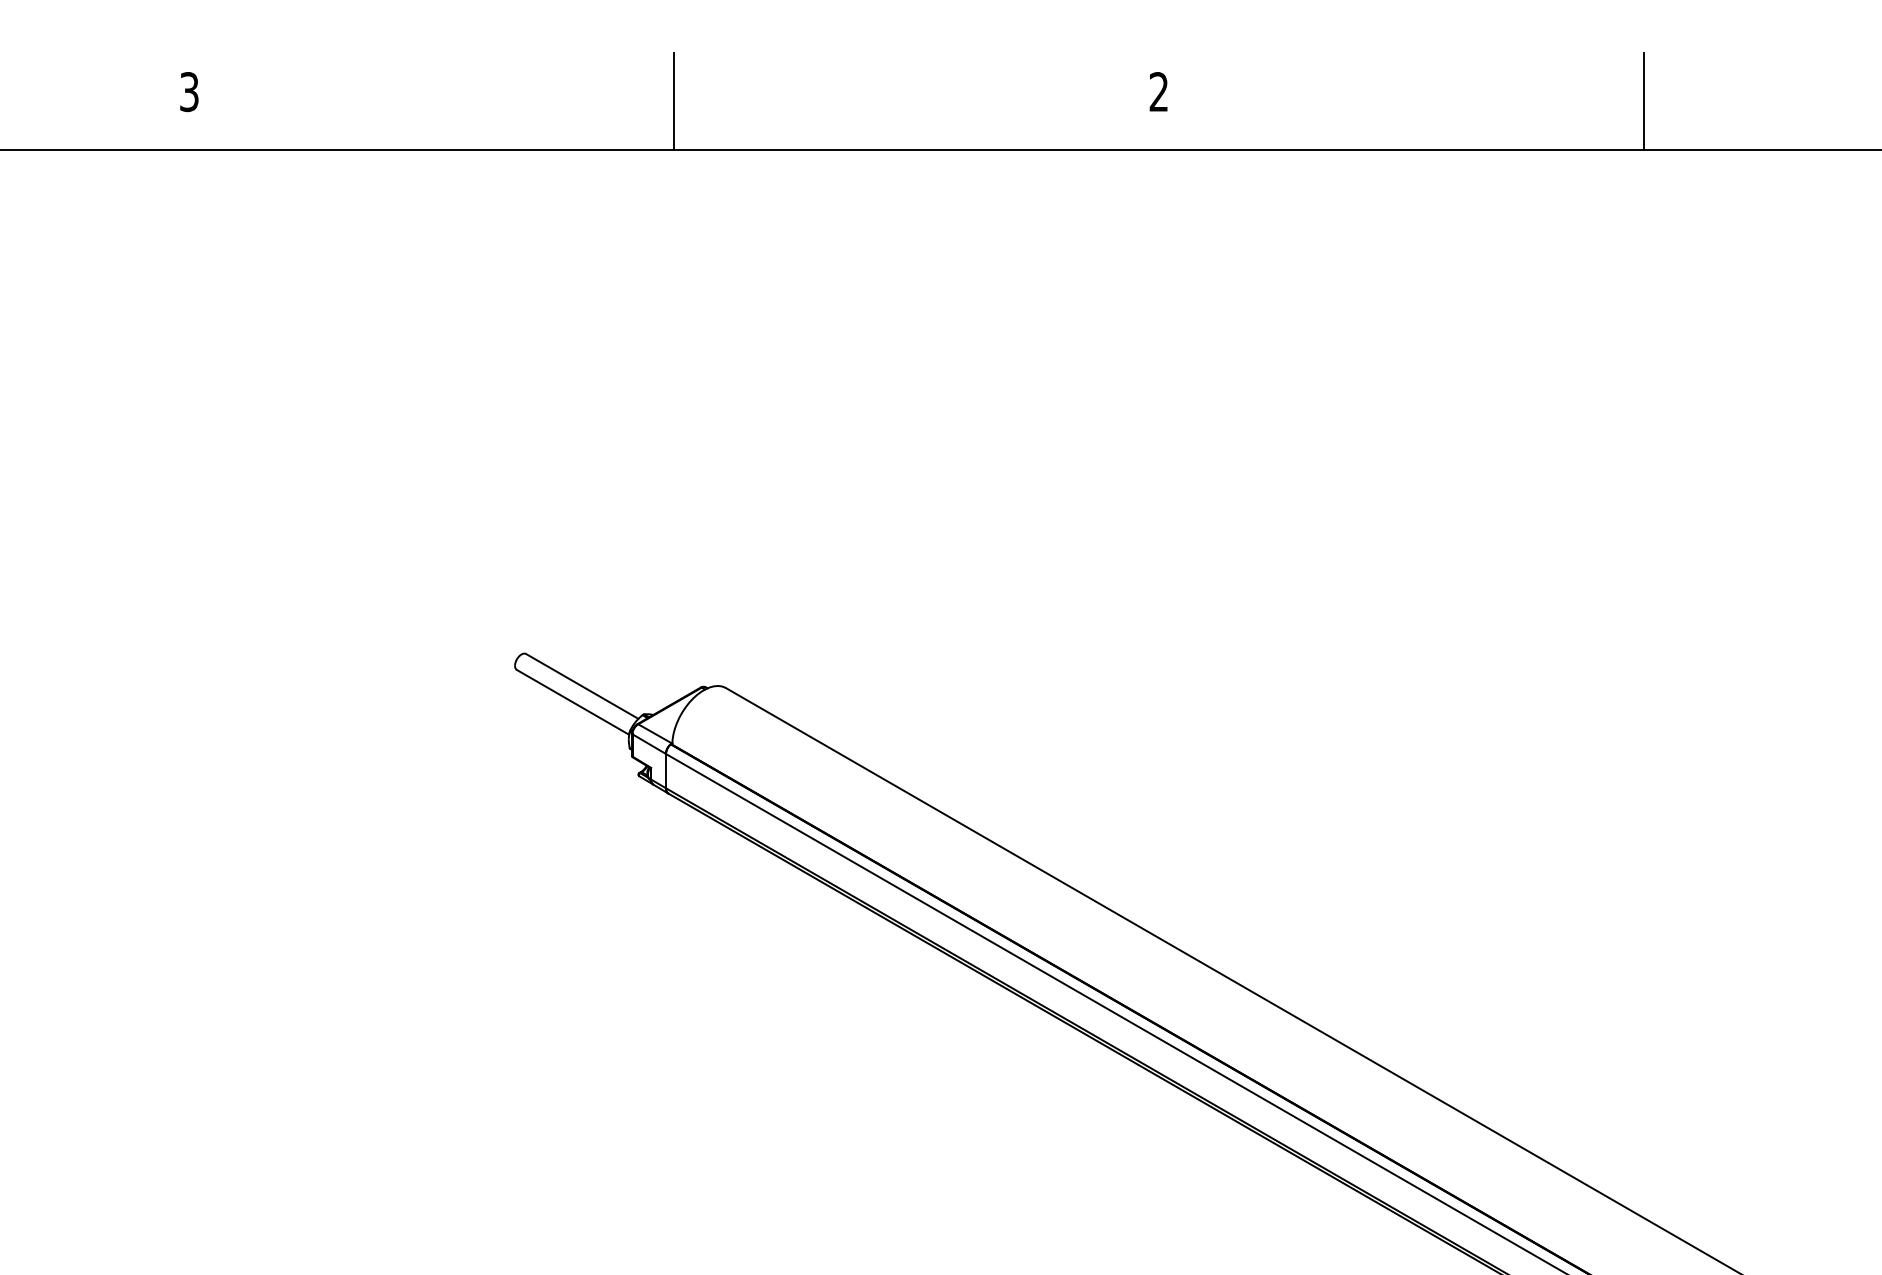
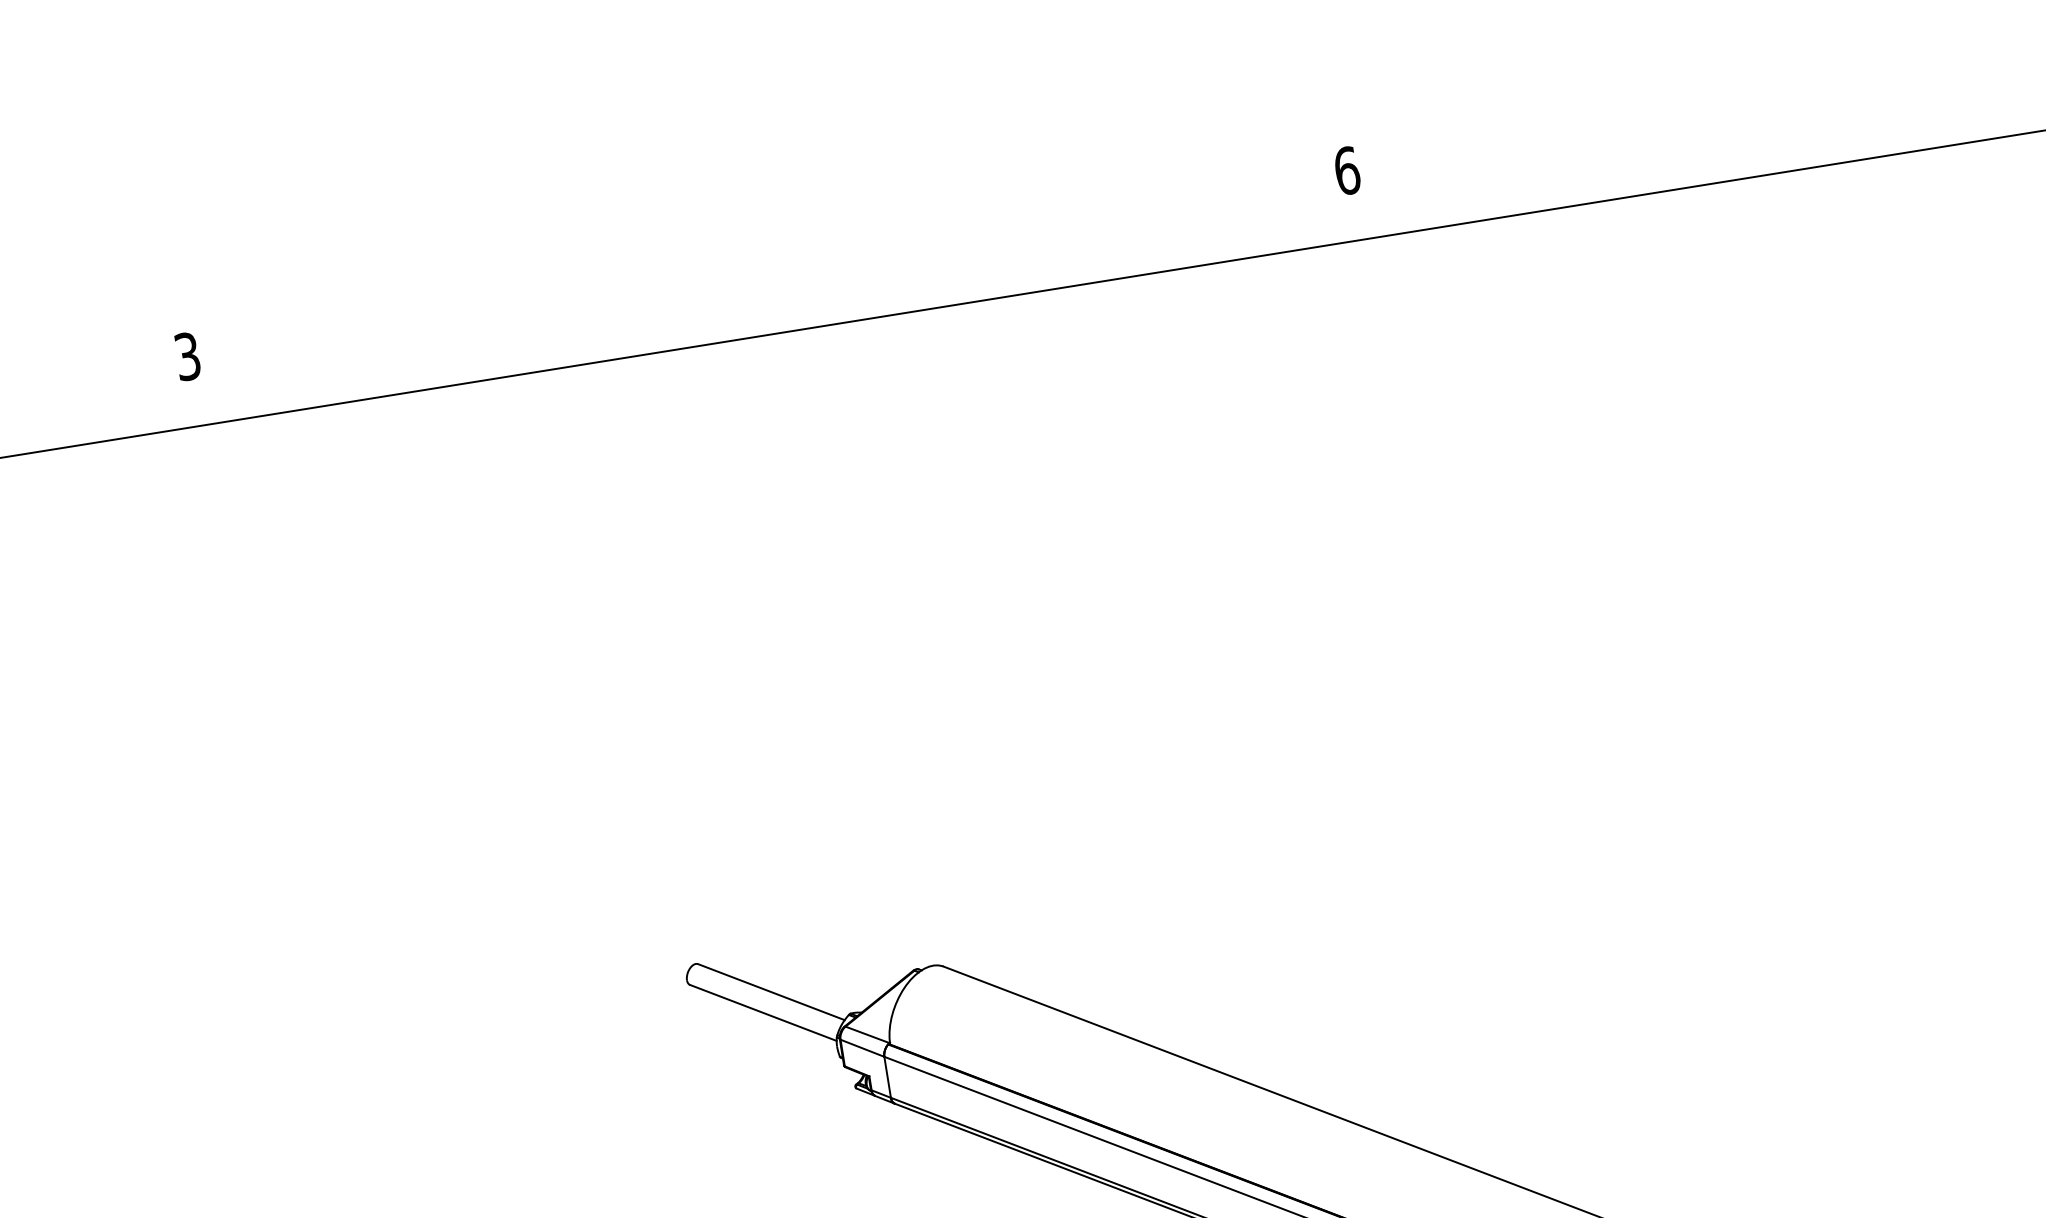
text: (1158, 92) -> (1346, 171), 2 -> 6
line: (674, 101) -> (769, 275), removed
line: (1643, 101) -> (1928, 89), removed

